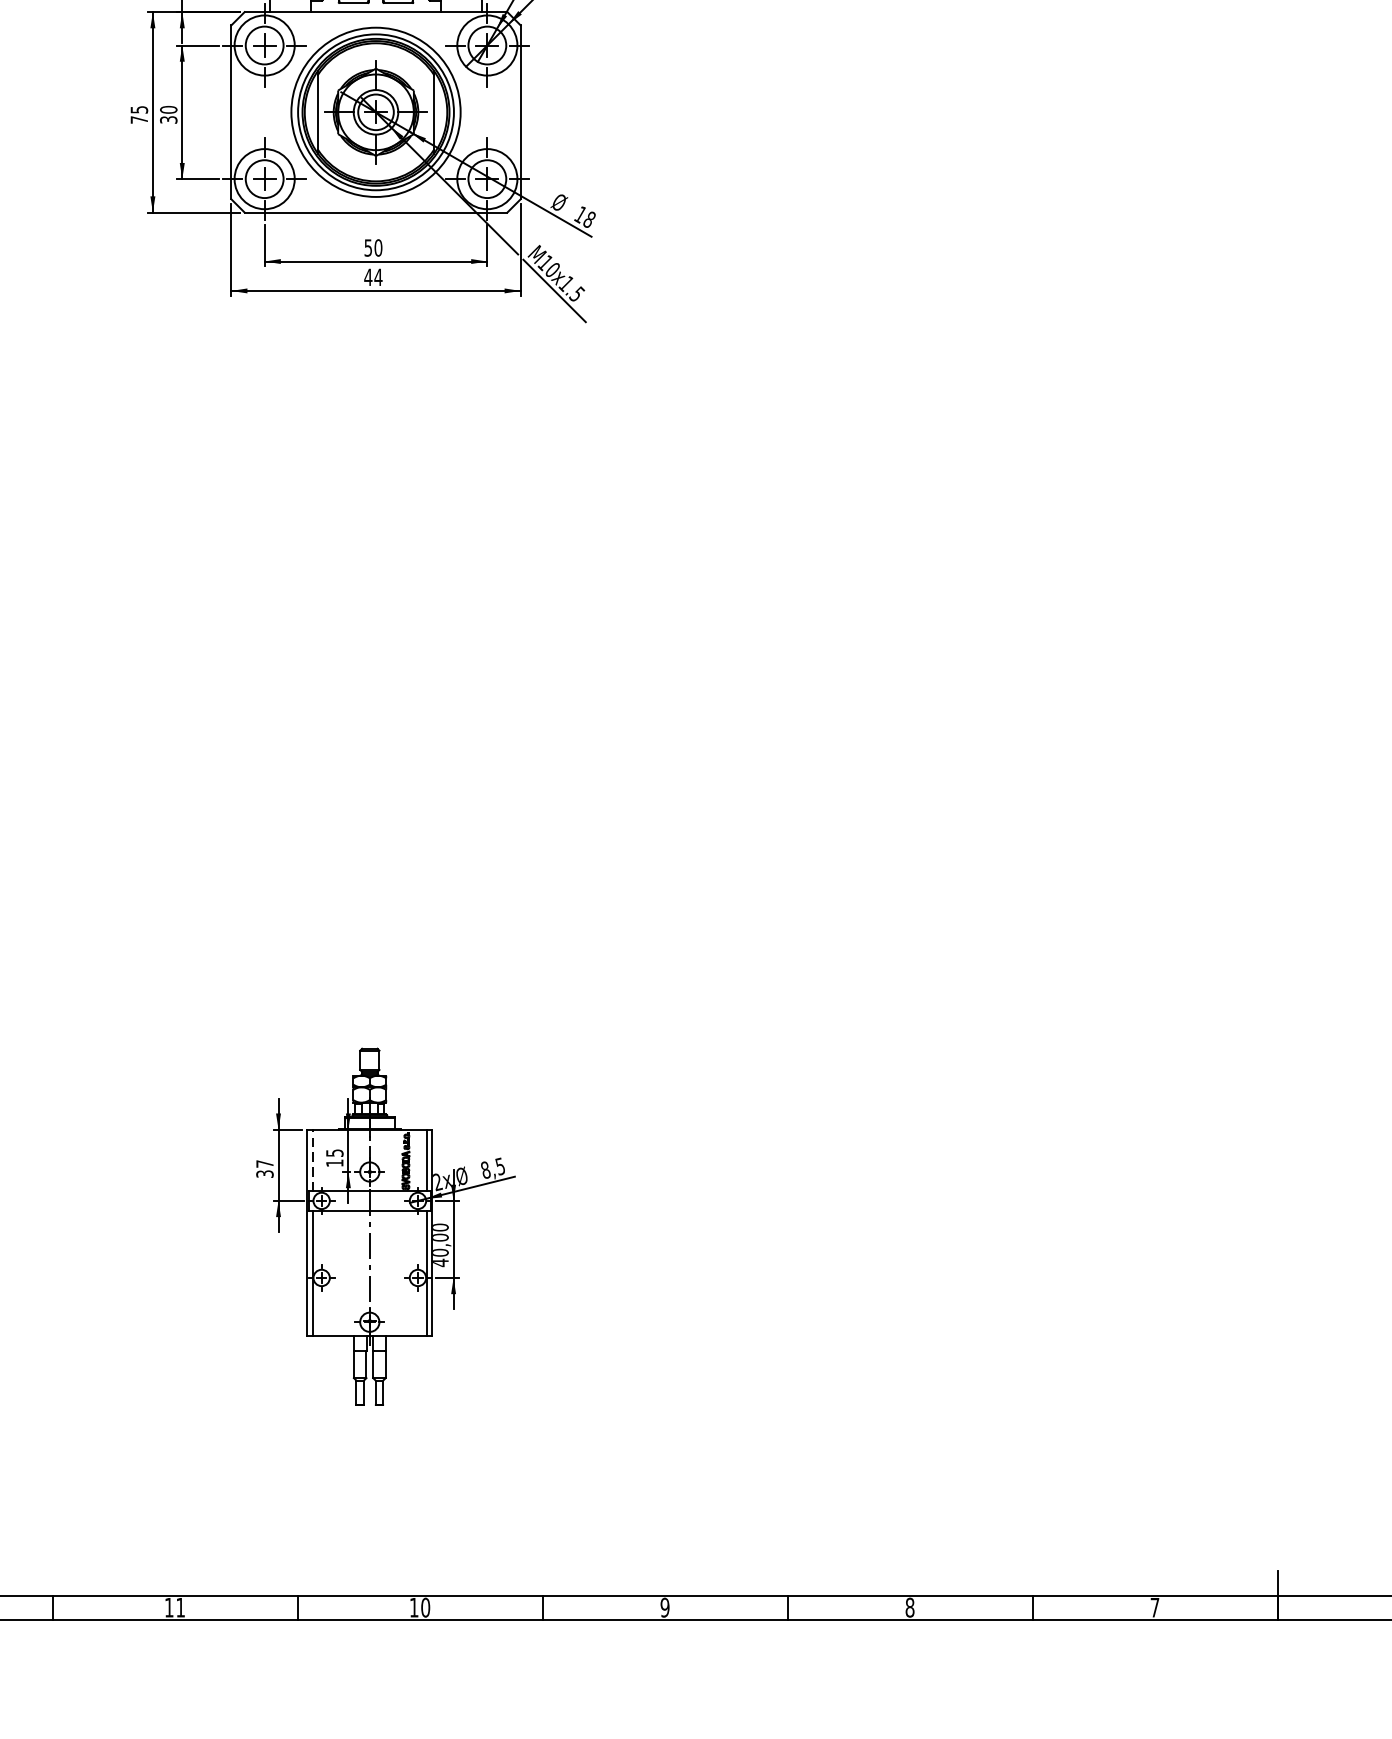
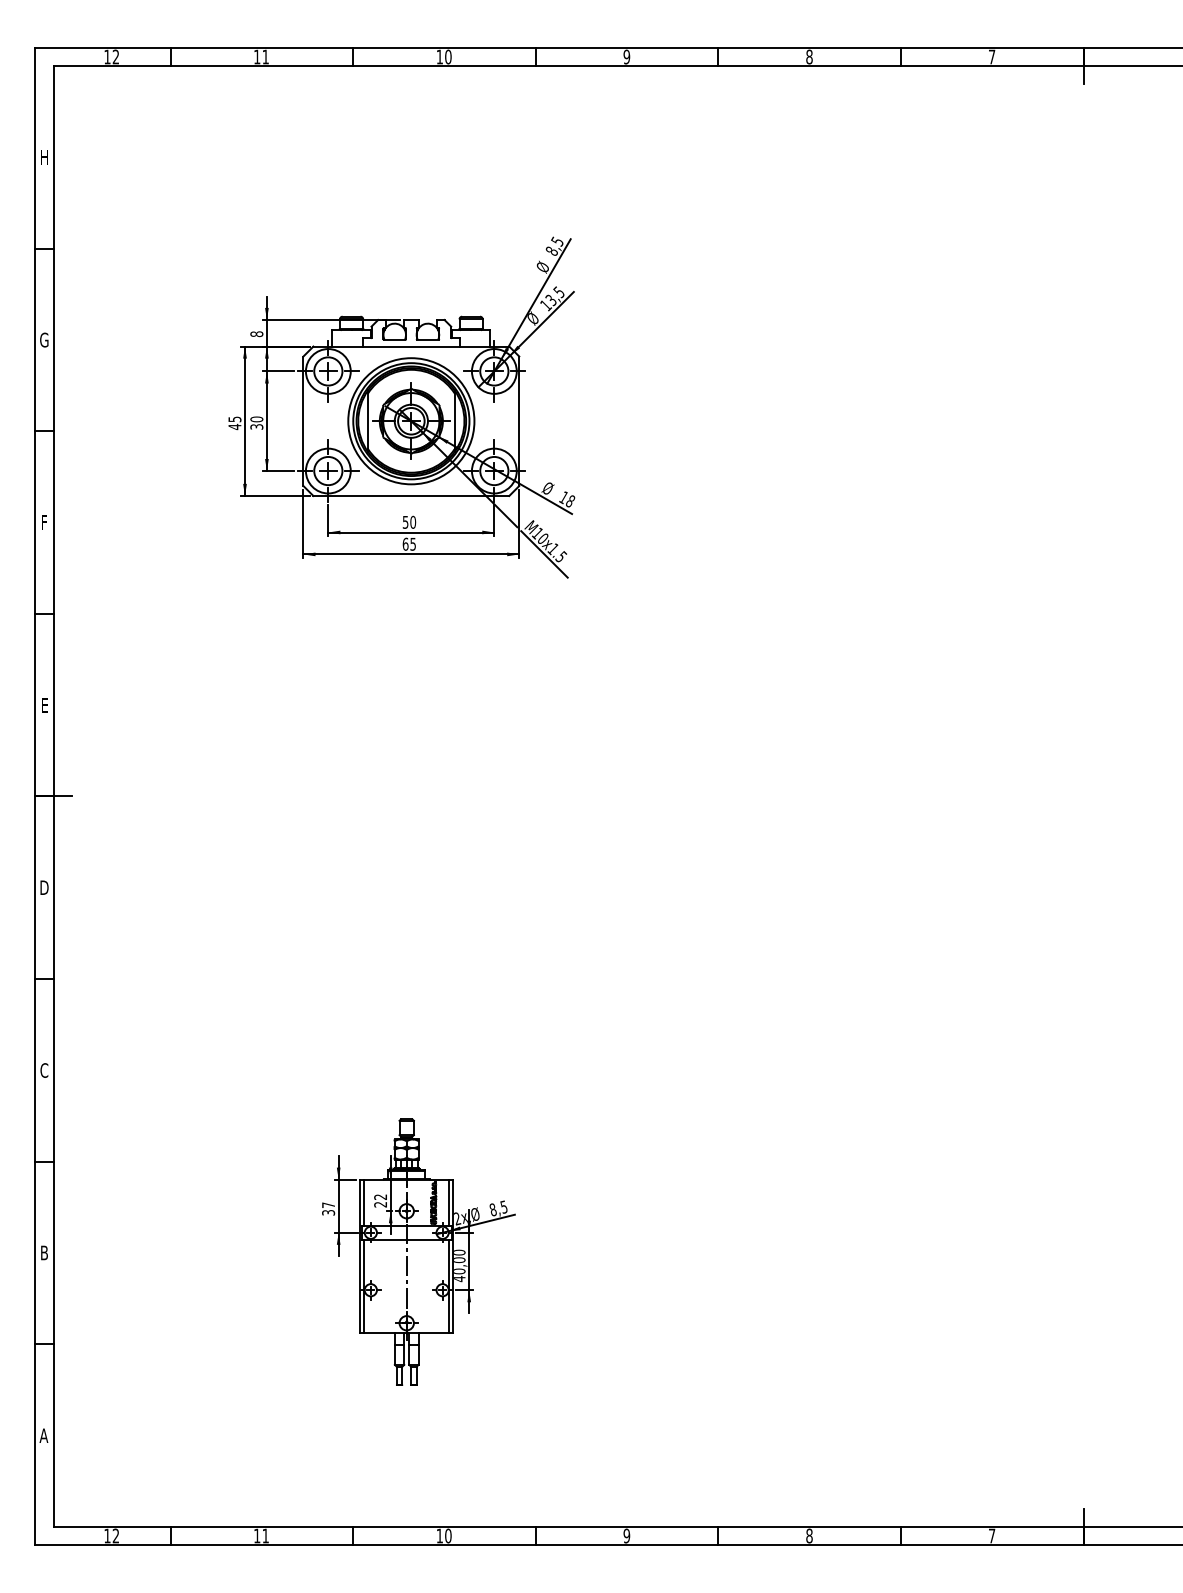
text: (138, 119) -> (234, 426), 75 -> 45
text: (373, 276) -> (409, 543), 44 -> 65
text: (334, 1157) -> (380, 1200), 15 -> 22
line: (313, 1160) -> (364, 1202), dashed -> solid

